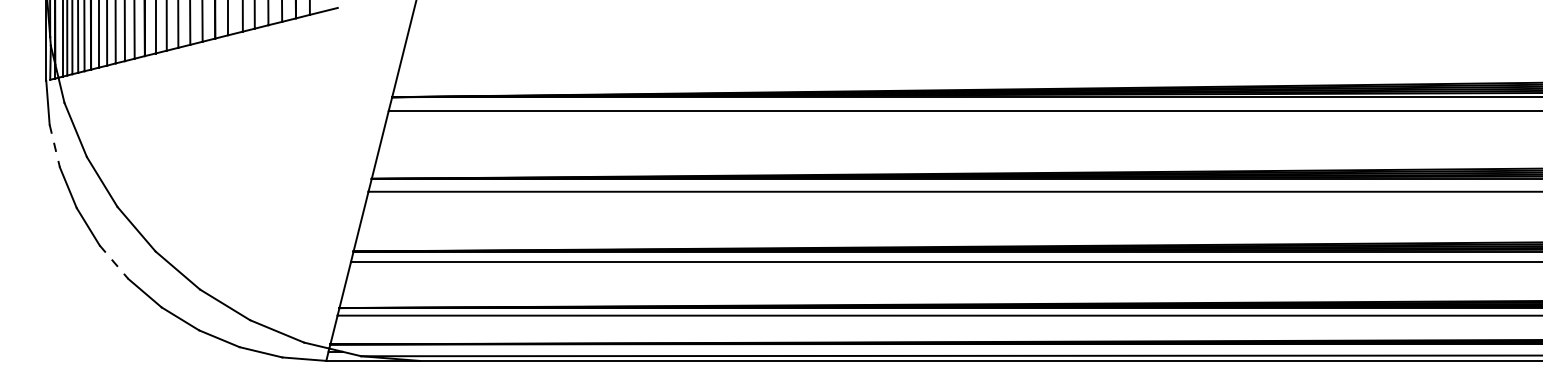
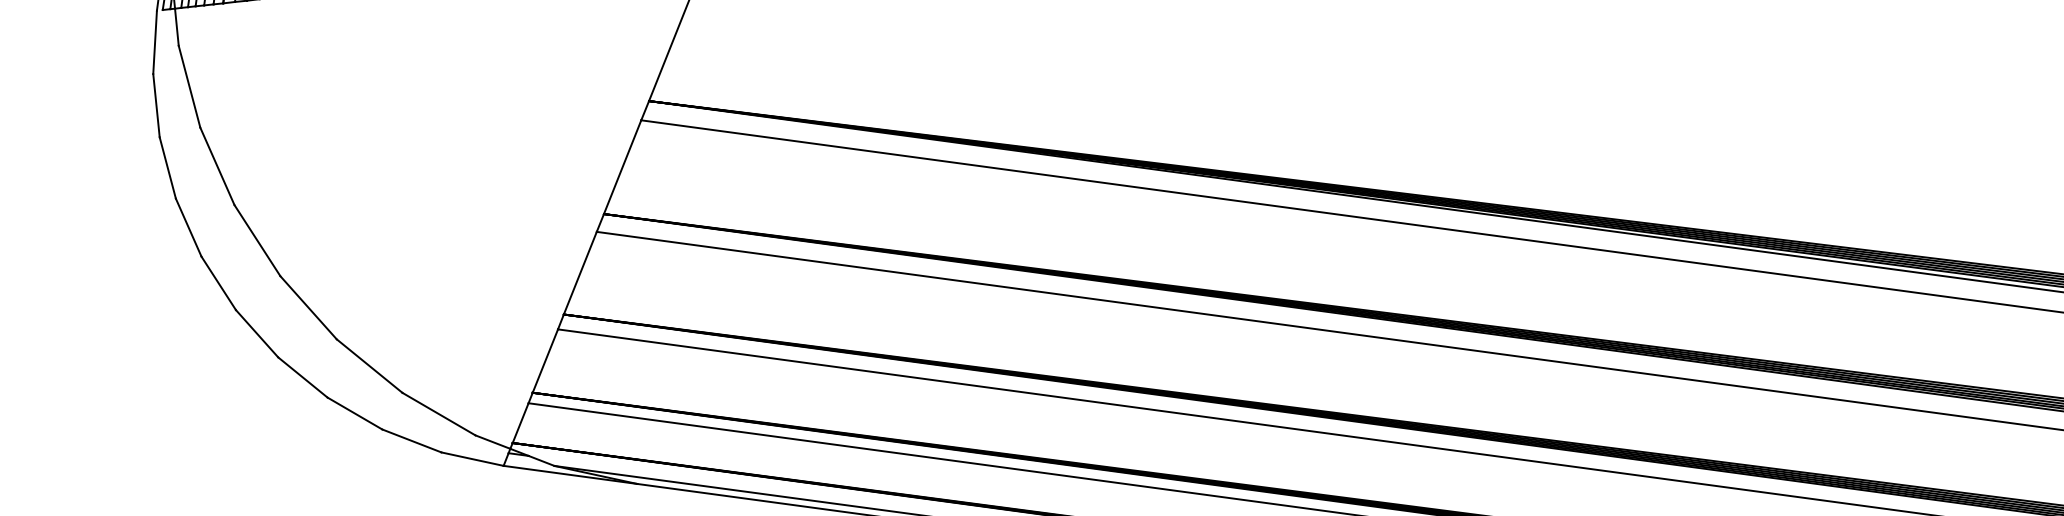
line: (54, 146) -> (155, 106), dashed -> solid
line: (113, 262) -> (218, 283), dashed -> solid

